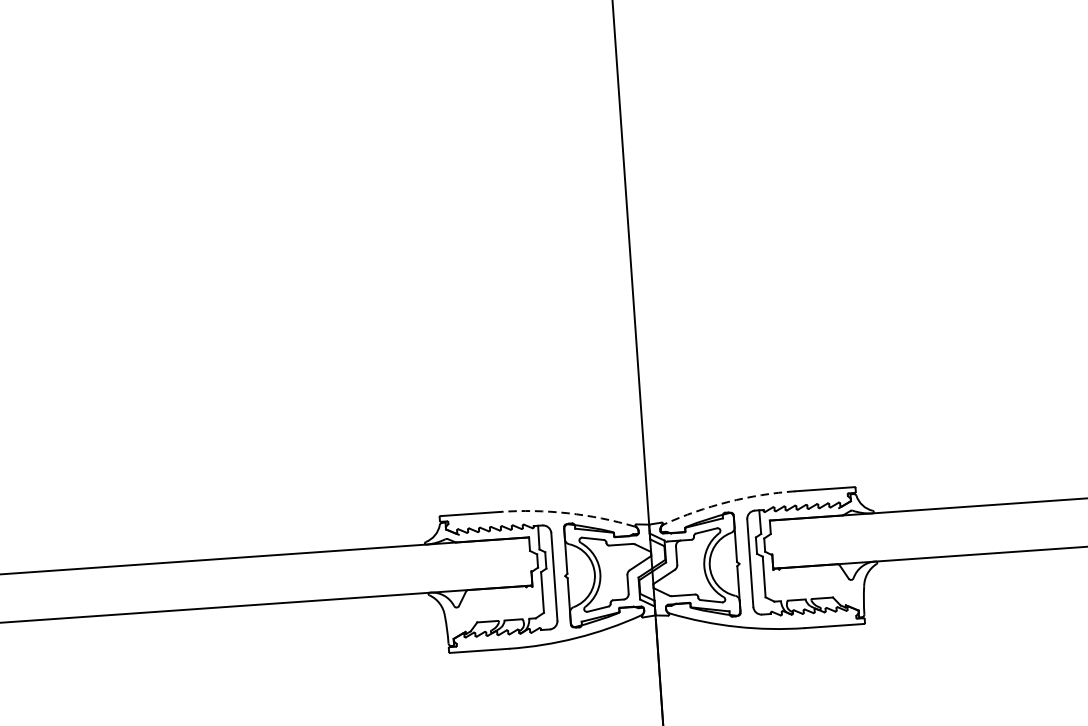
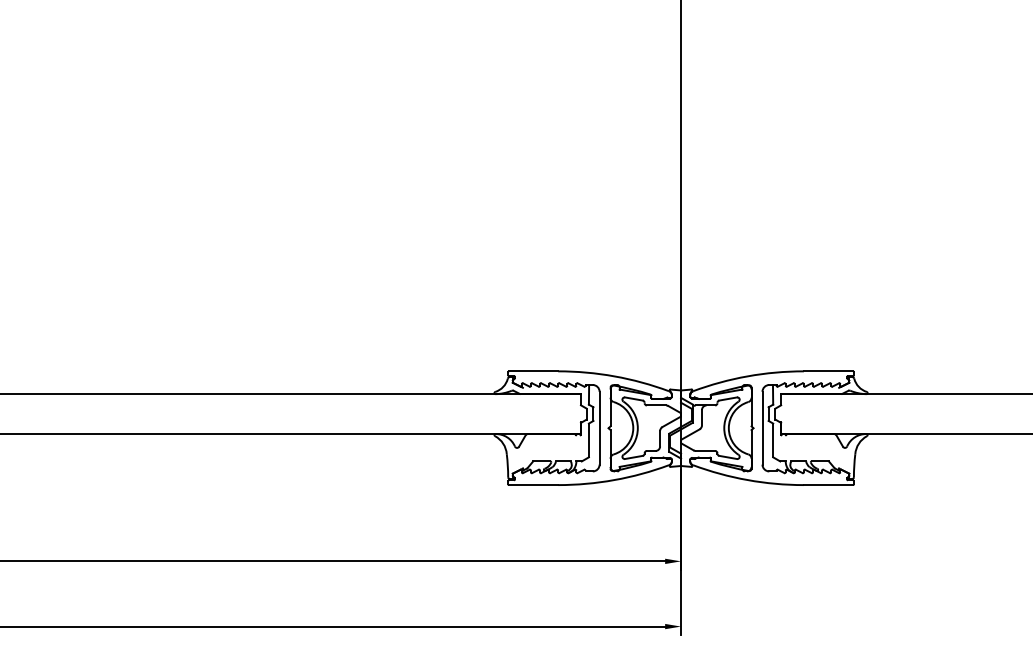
arc: (727, 502) -> (747, 376), dashed -> solid
arc: (567, 513) -> (614, 376), dashed -> solid

